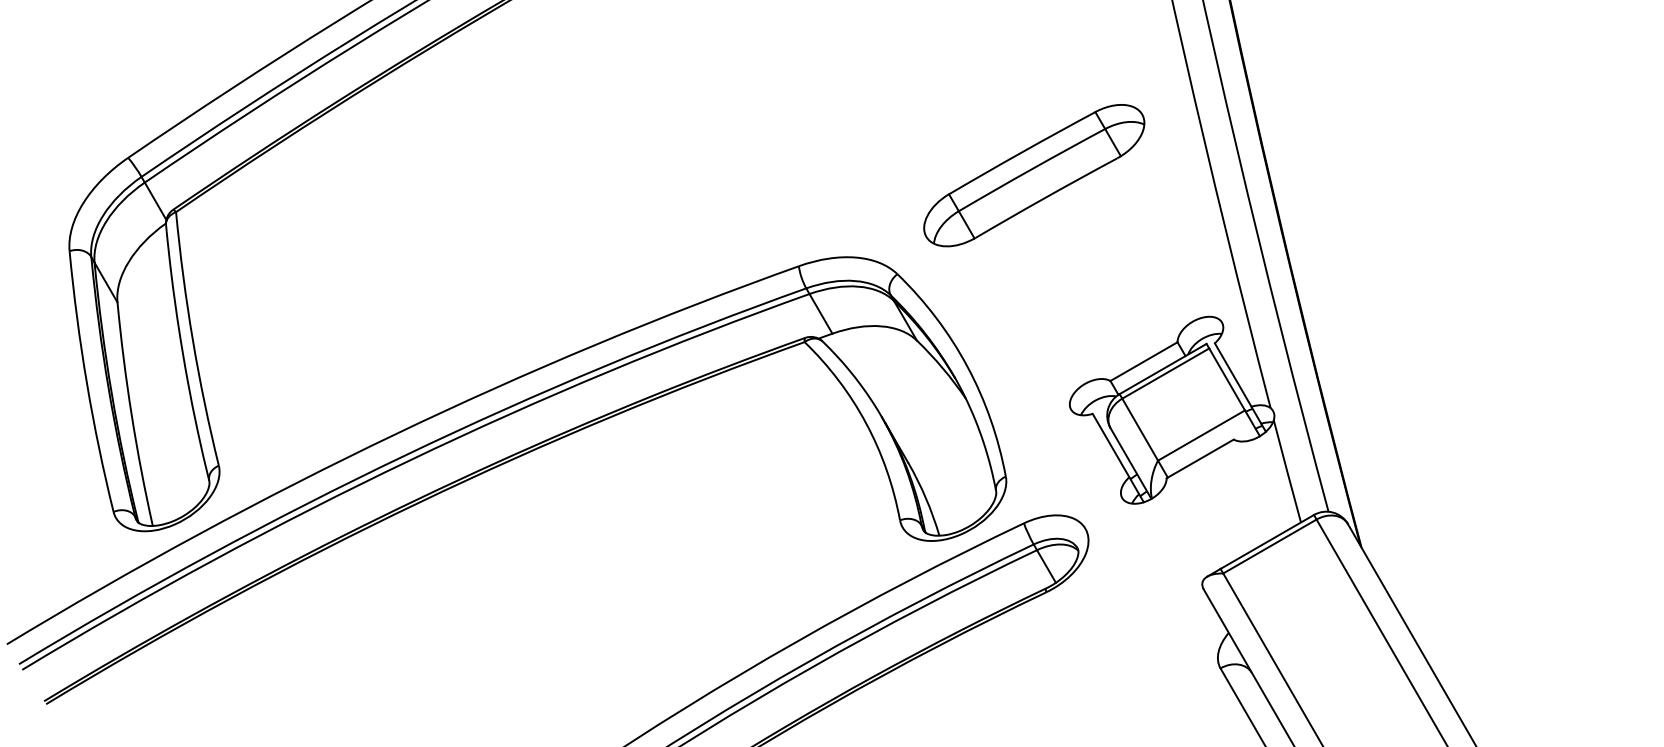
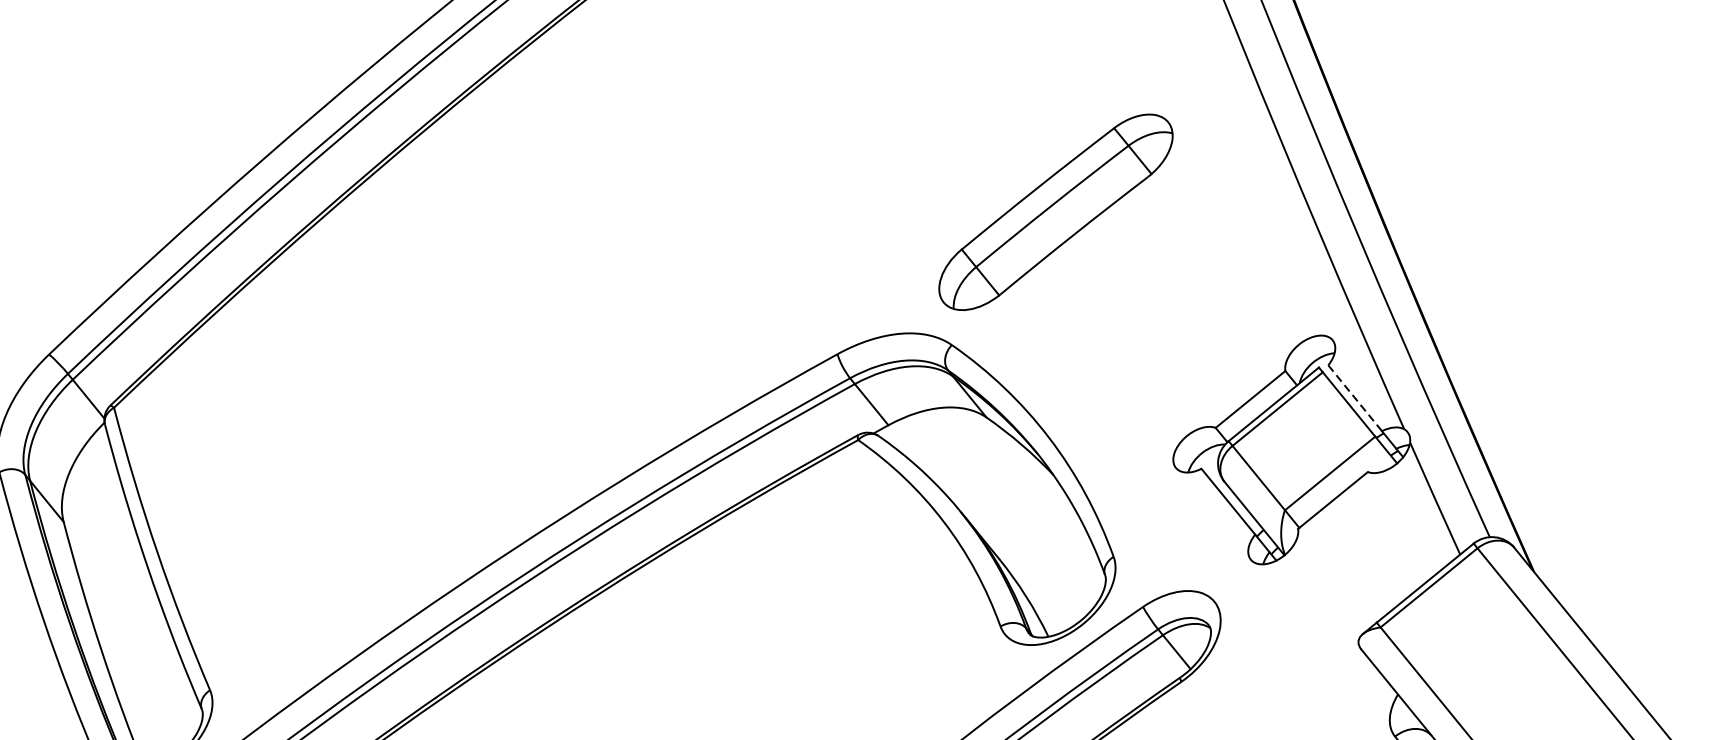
part: (1034, 175) -> (1056, 212), moved
line: (1233, 375) -> (1355, 398), solid -> dashed

